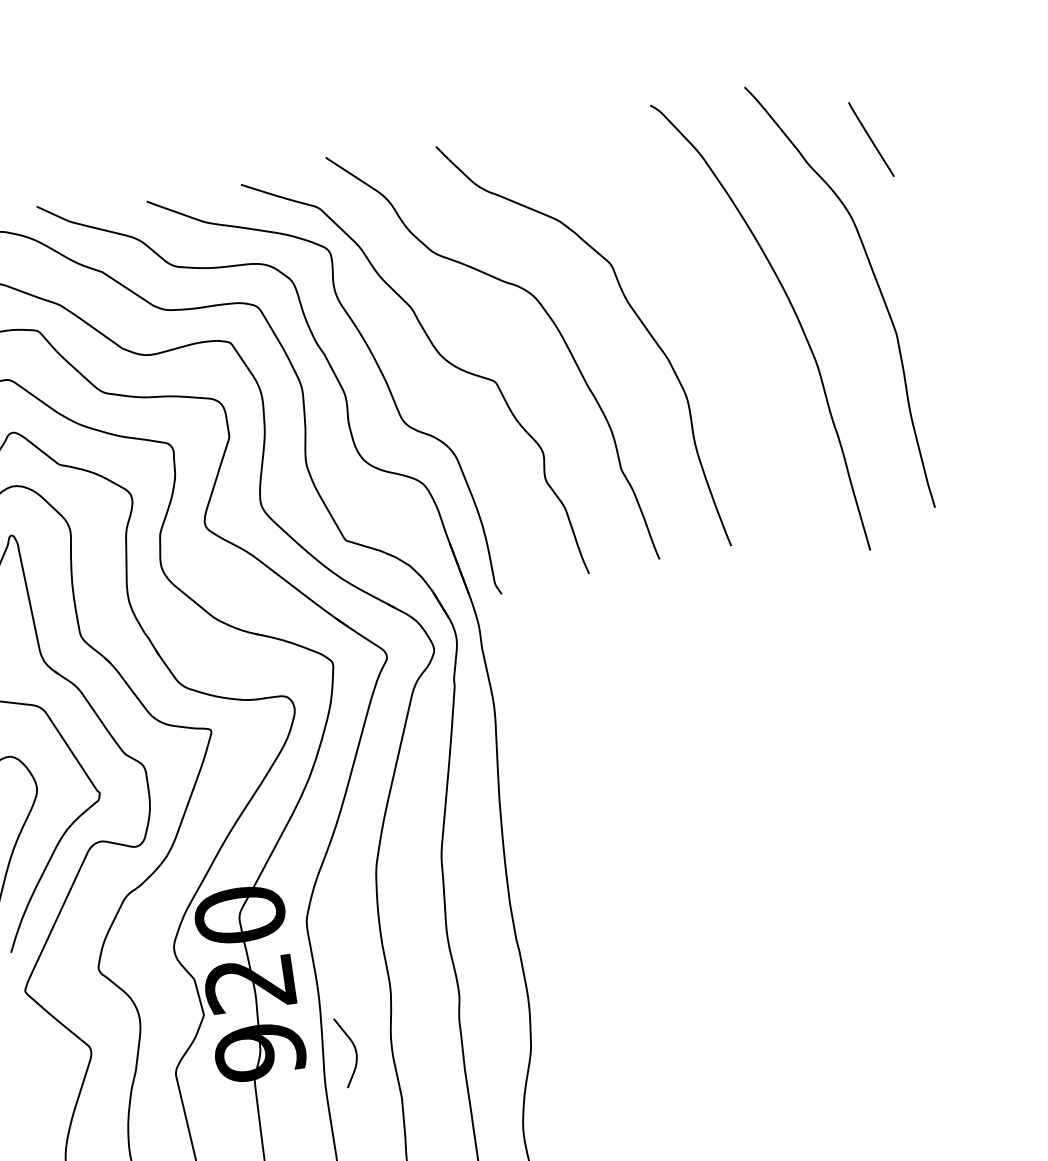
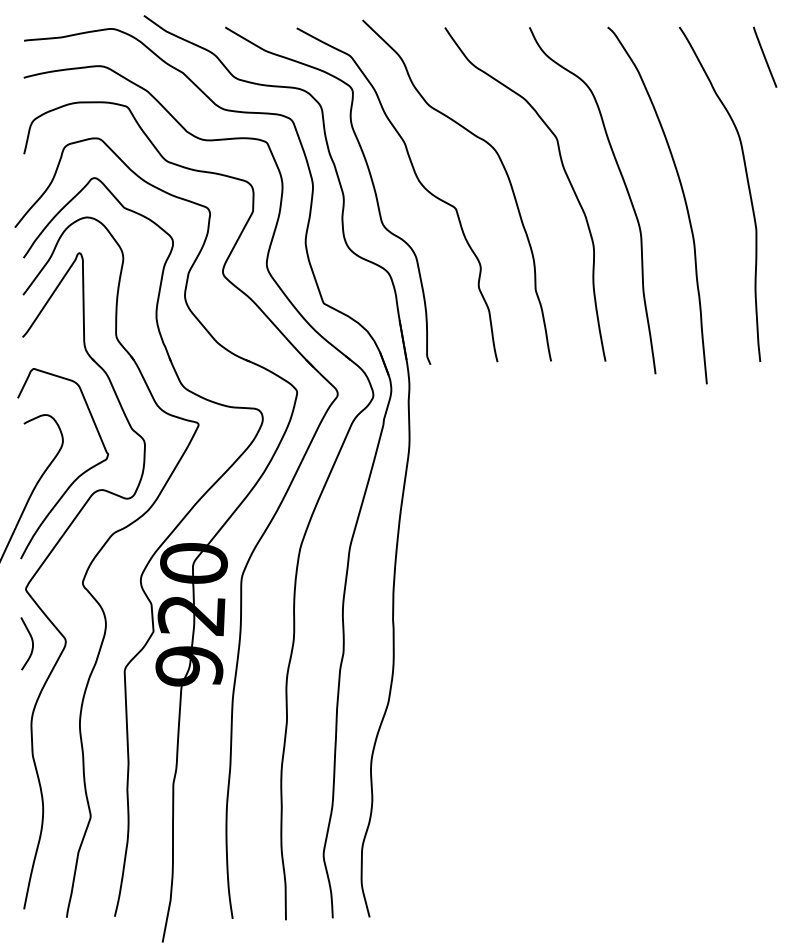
line: (871, 138) -> (765, 56), moved
curve: (714, 313) -> (625, 188), added
curve: (353, 1047) -> (31, 641), moved

